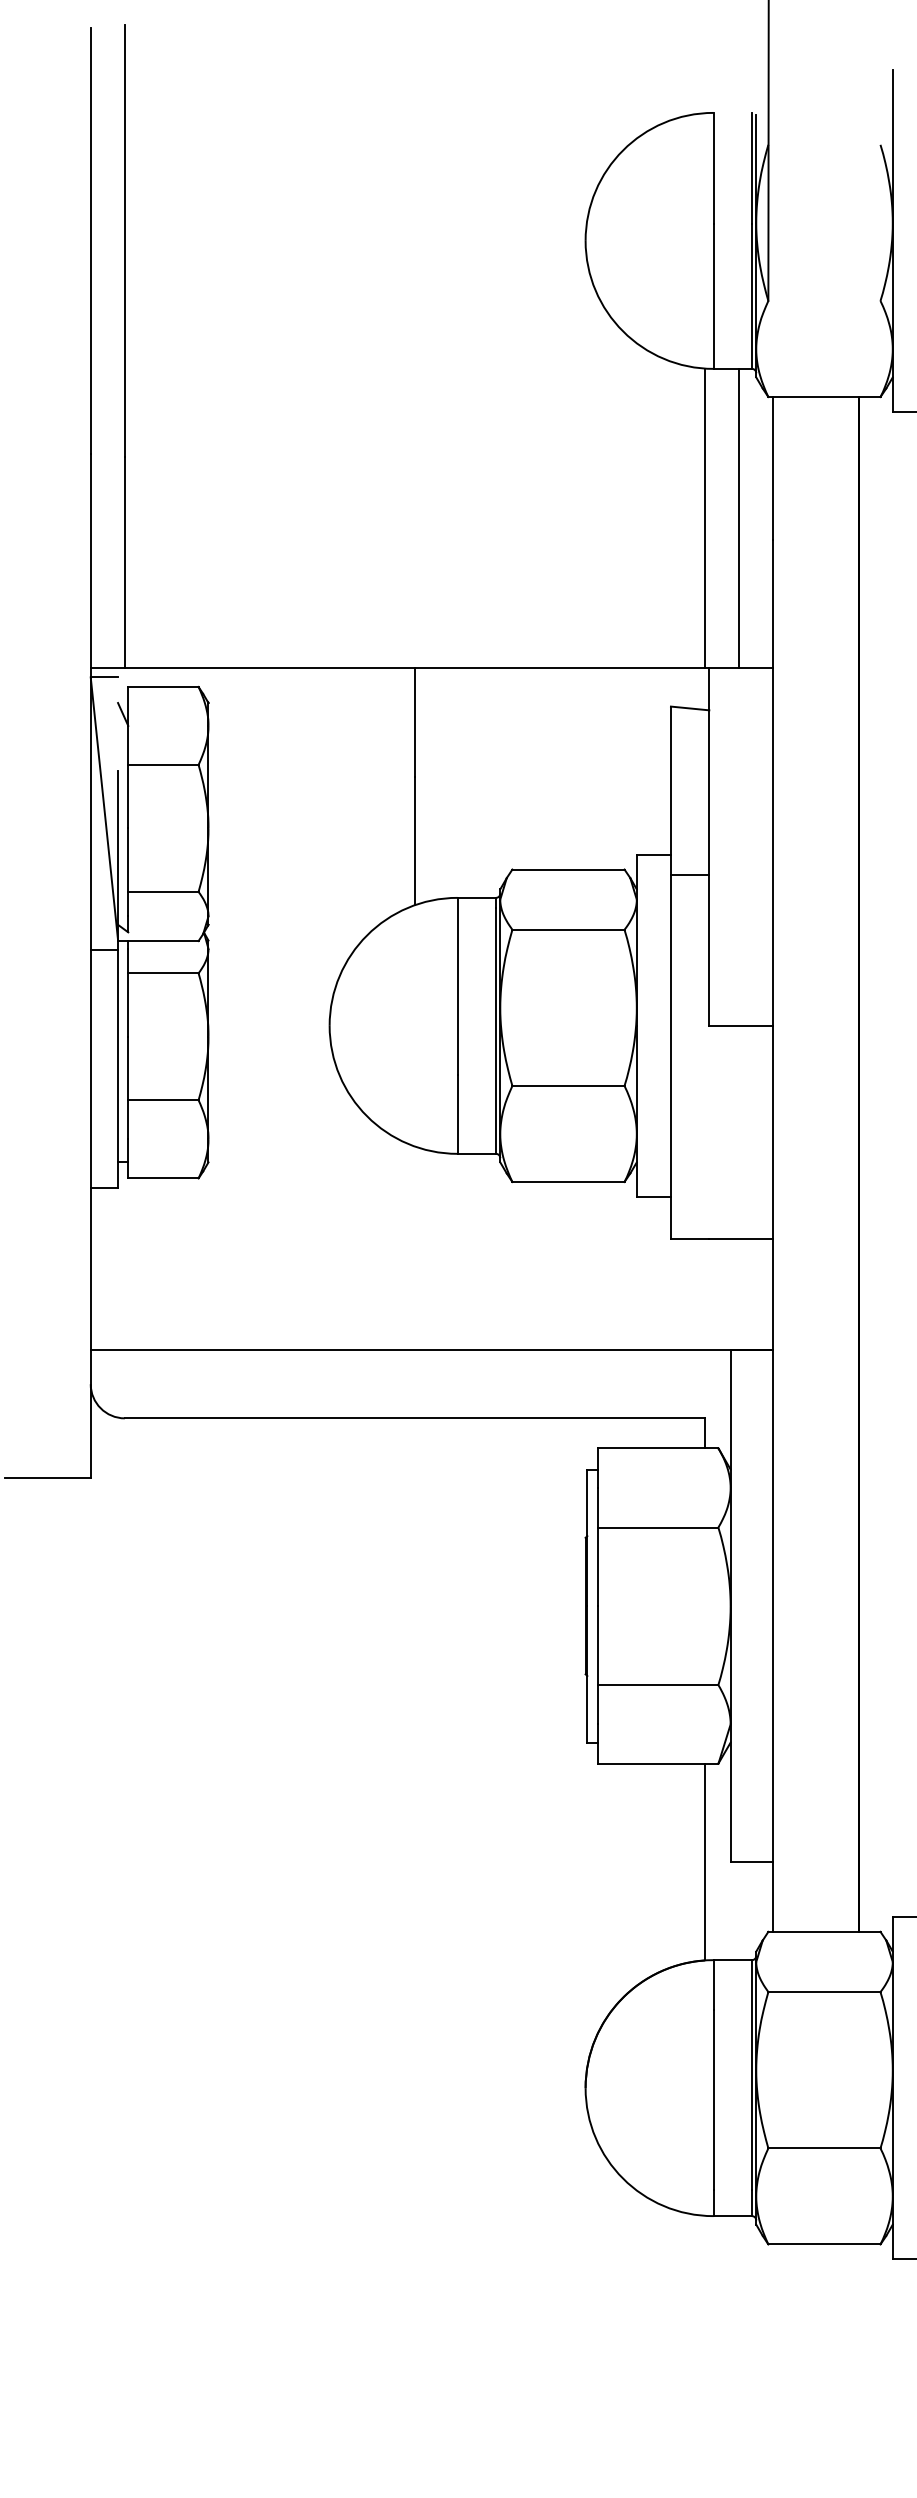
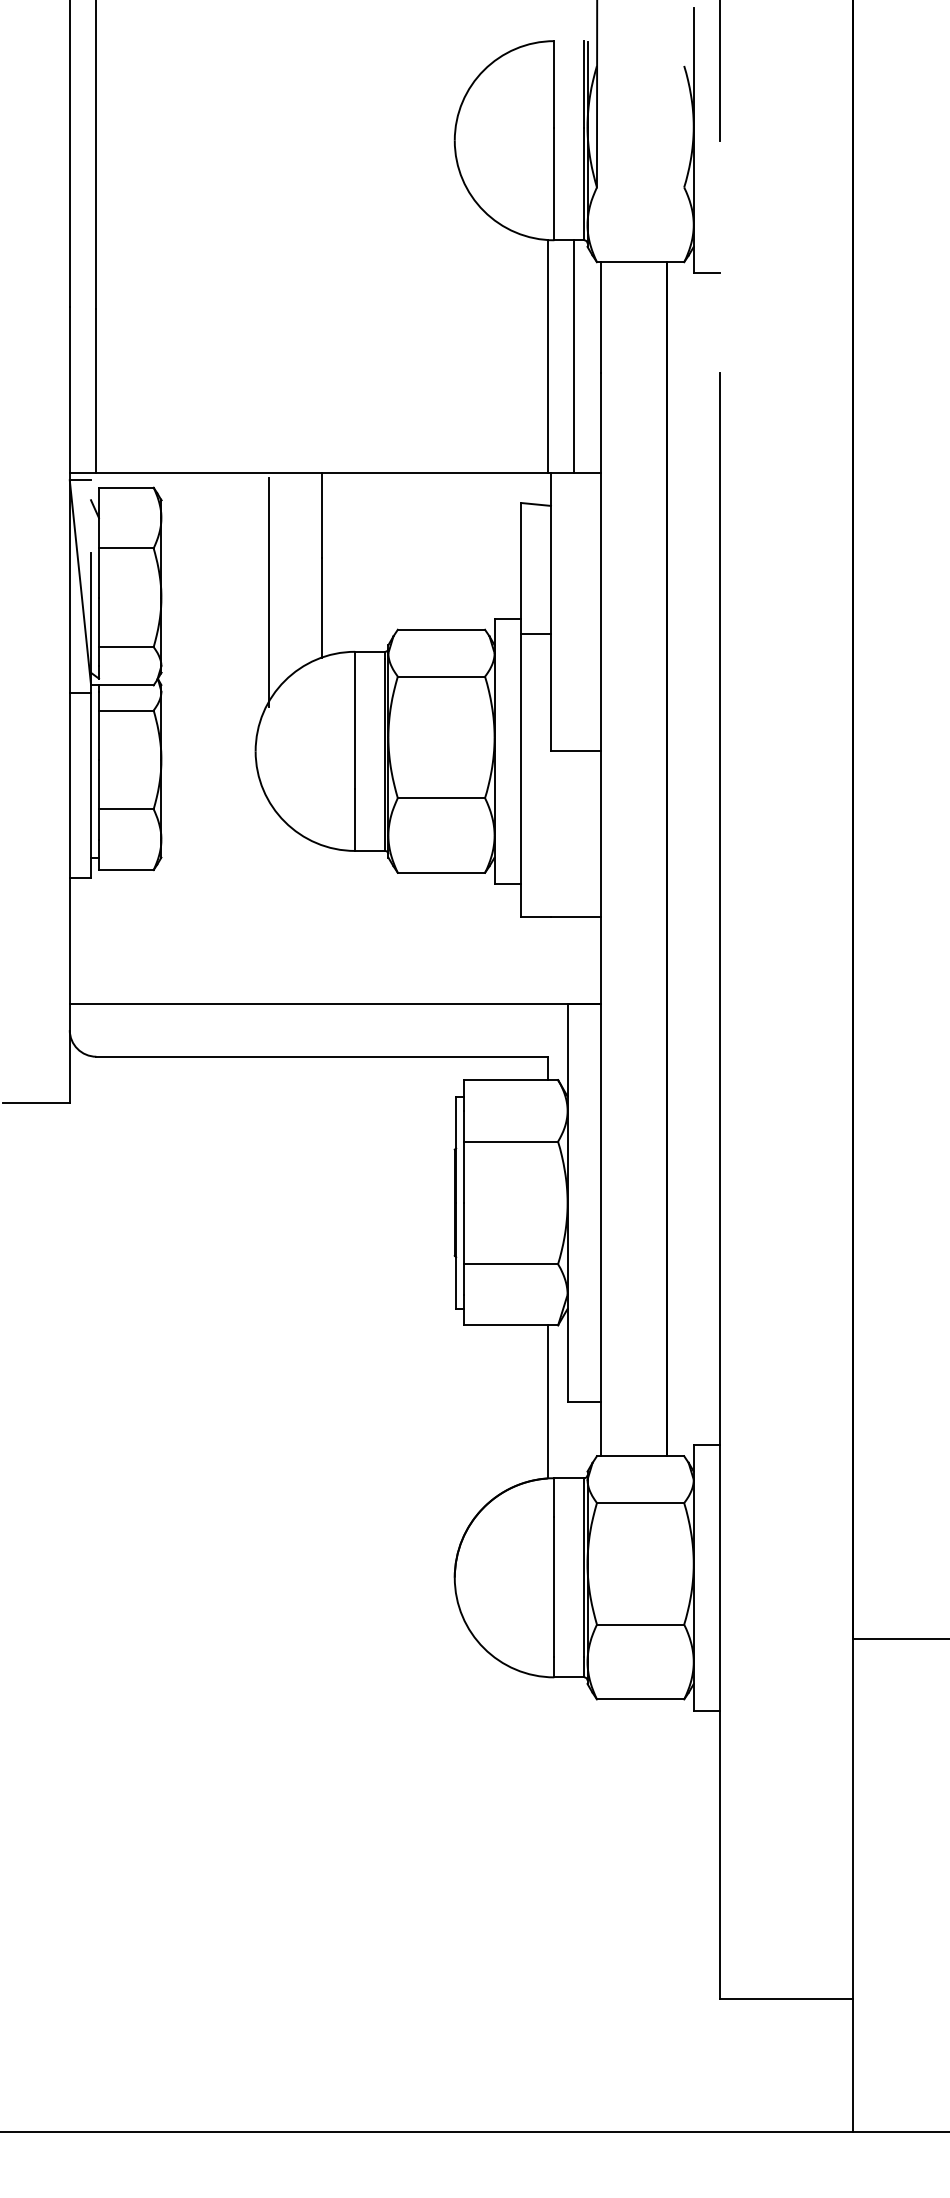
line: (346, 820) -> (268, 591), added

